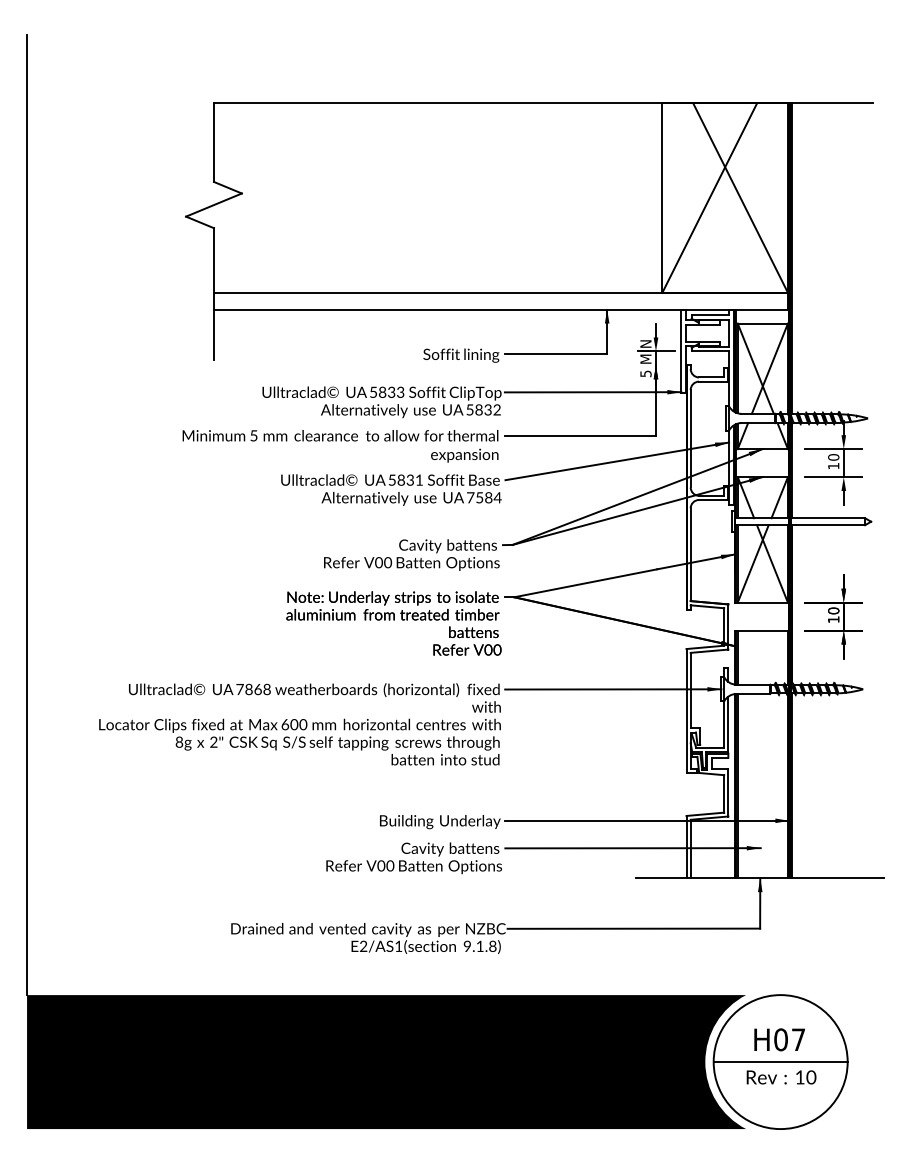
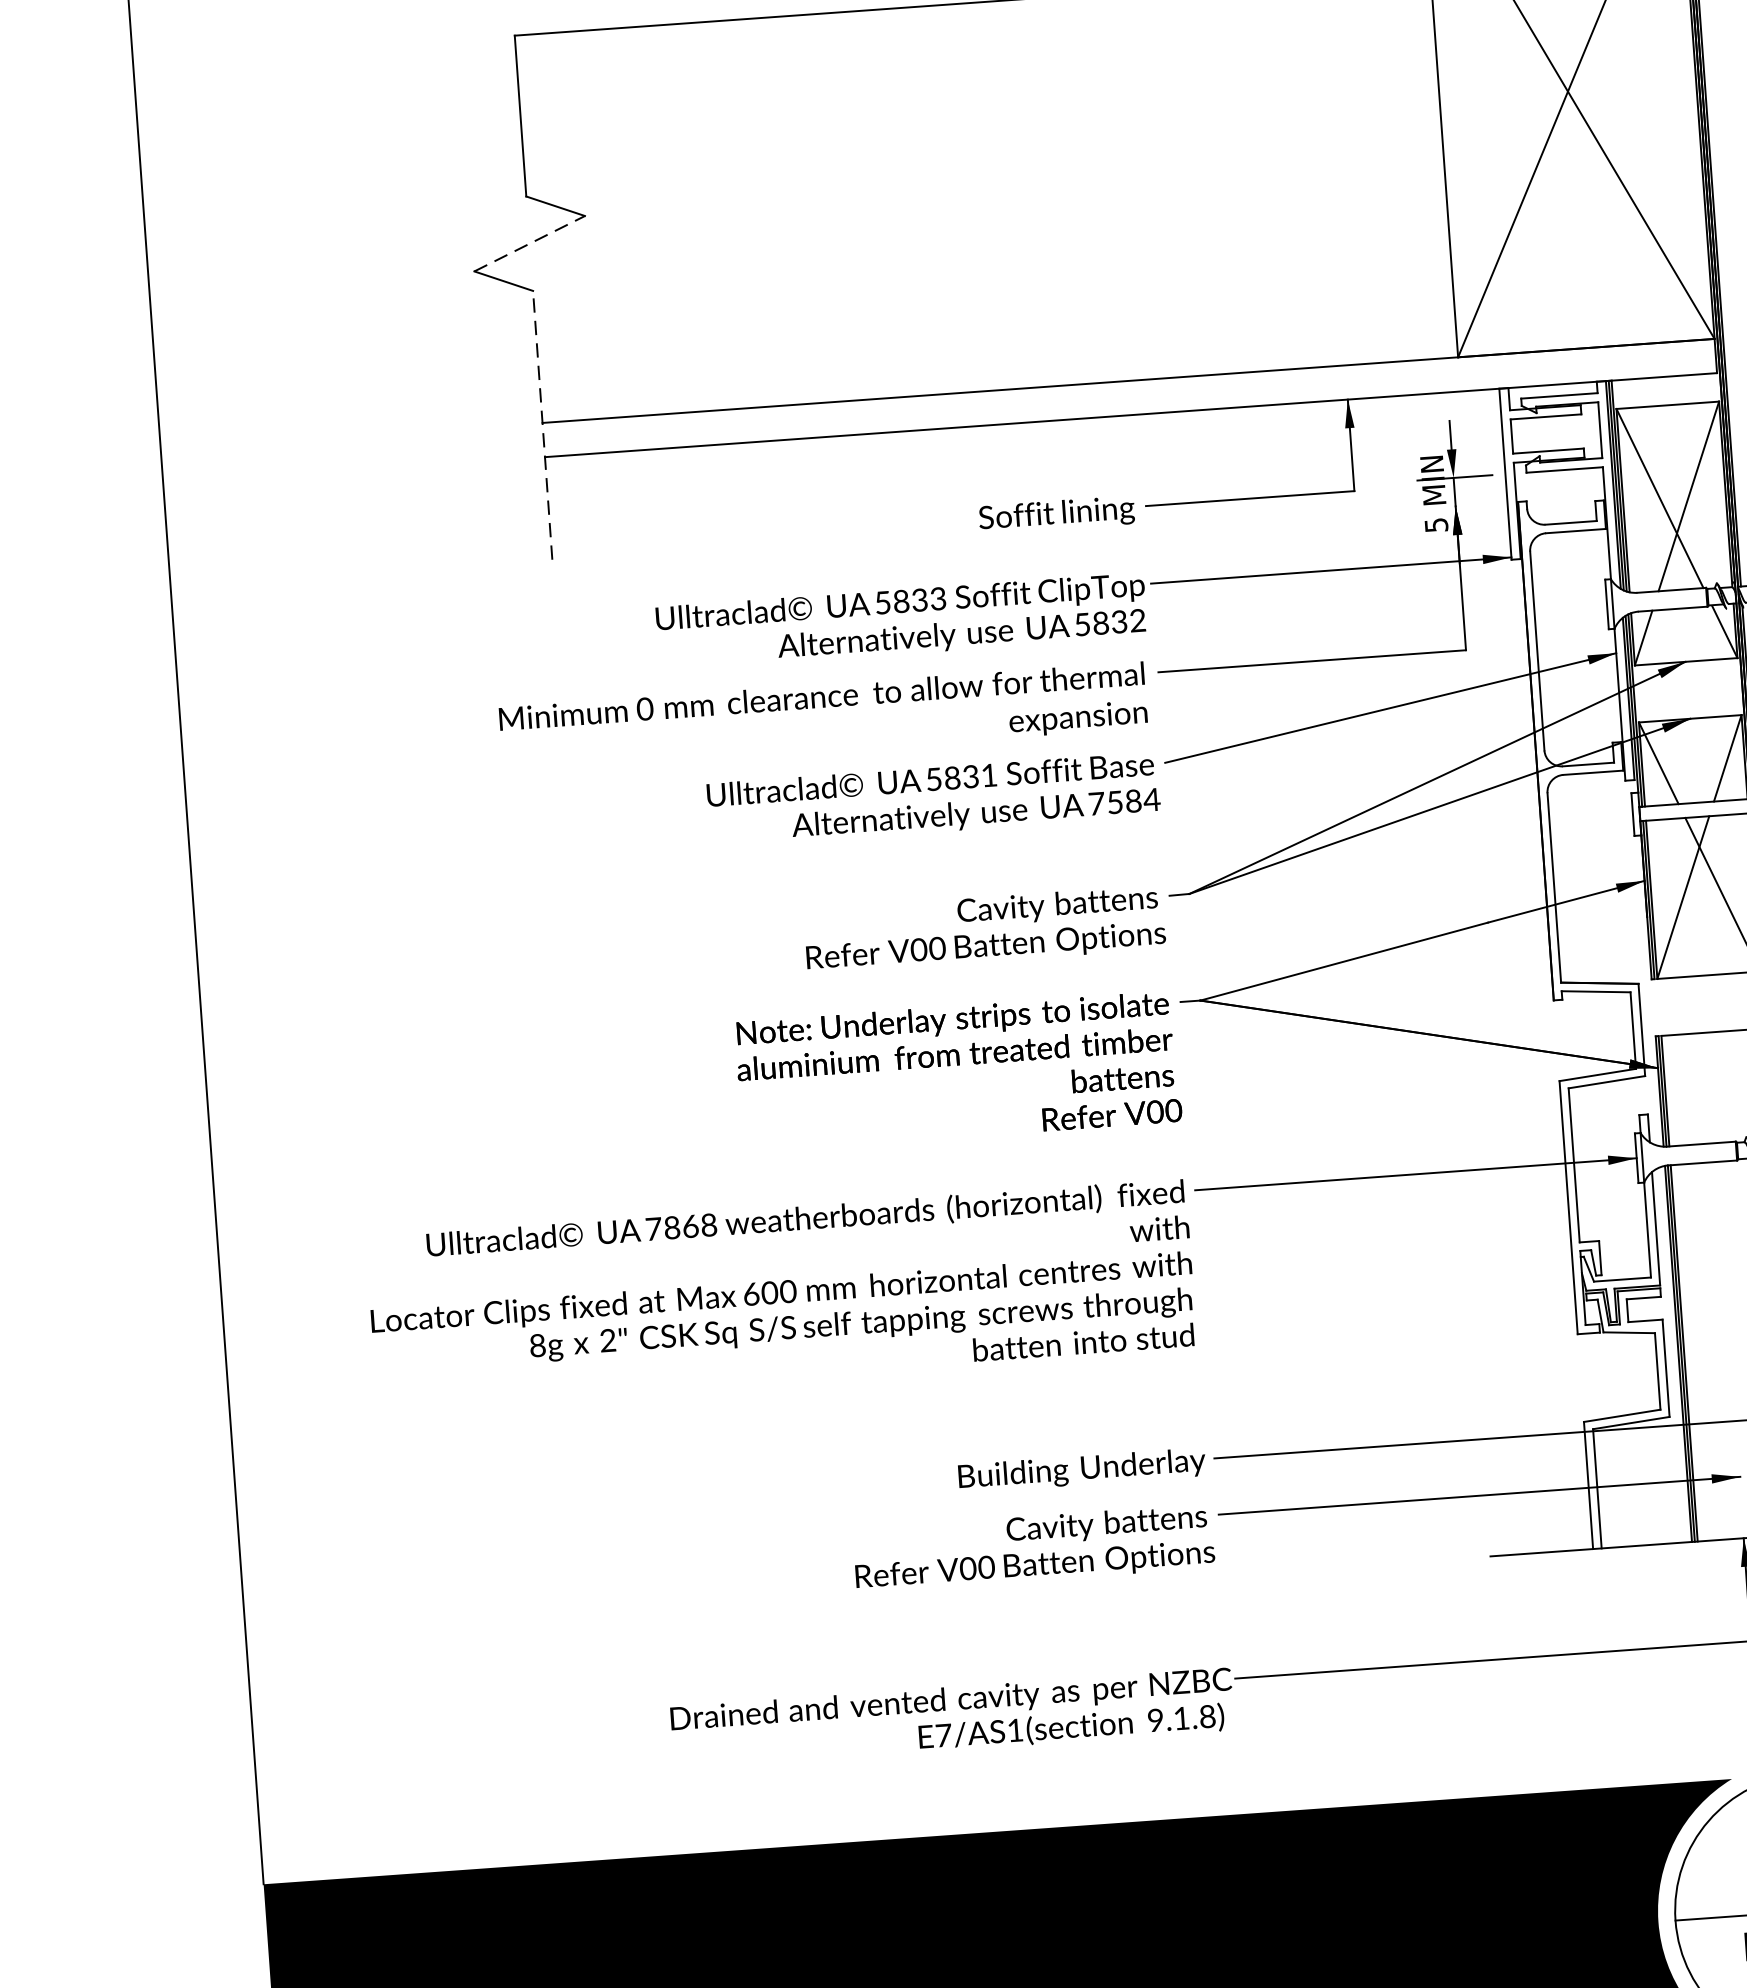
line: (214, 204) -> (530, 242), solid -> dashed
line: (213, 294) -> (541, 426), solid -> dashed
text: (253, 435) -> (644, 708), 5 -> 0
text: (363, 945) -> (943, 1733), E2/AS1 -> E7/AS1

